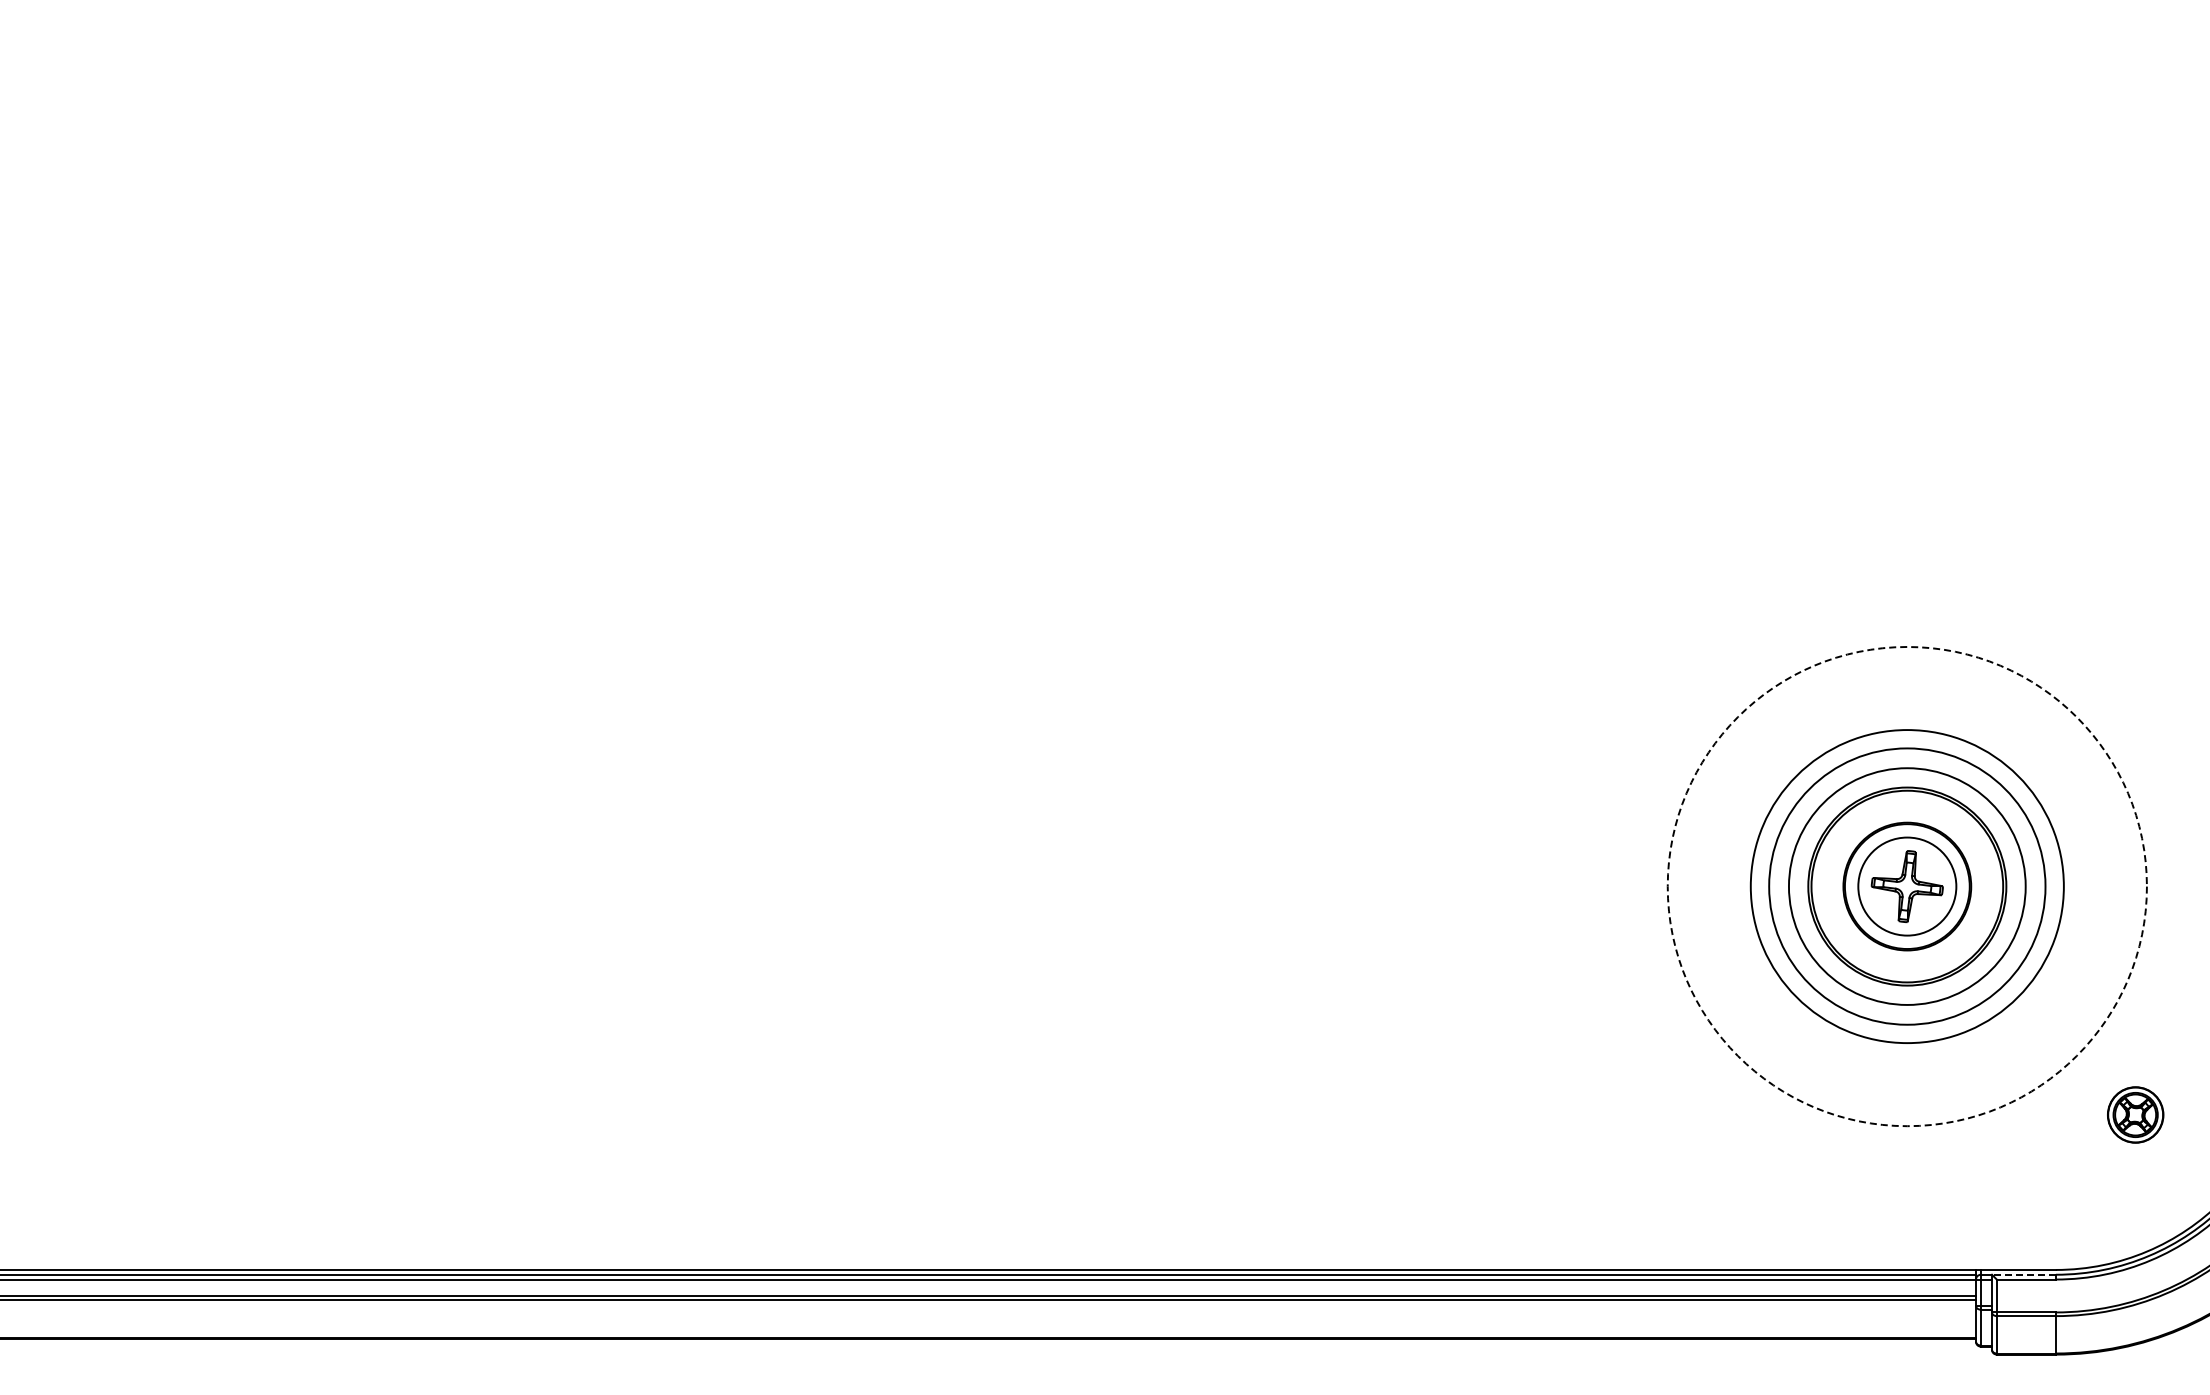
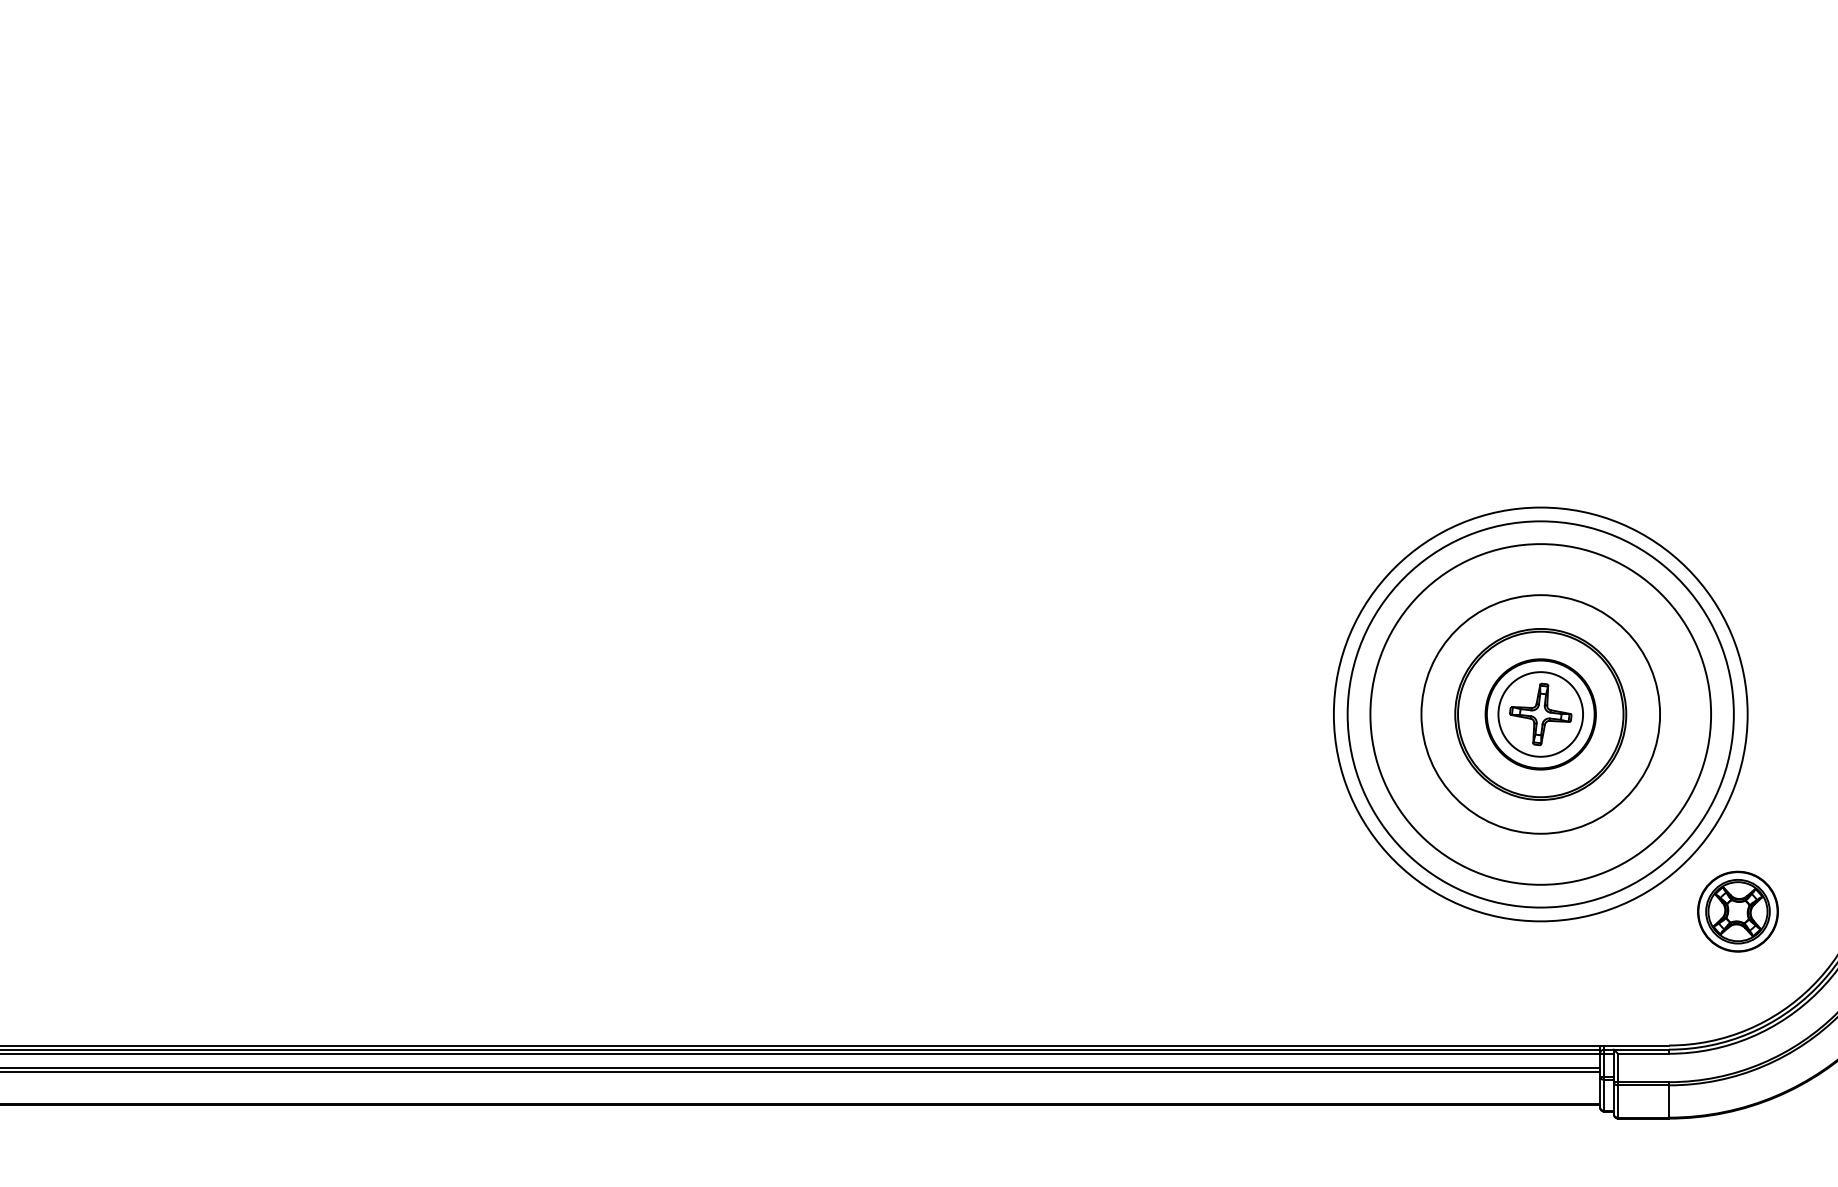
circle: (1906, 886) -> (1540, 714), dashed -> solid
circle: (1906, 886) -> (1540, 714), size x1.43
circle: (1907, 886) -> (1540, 714), size x1.67
part: (2135, 1114) -> (1737, 911), size x1.67
line: (2023, 1274) -> (1641, 1049), dashed -> solid

